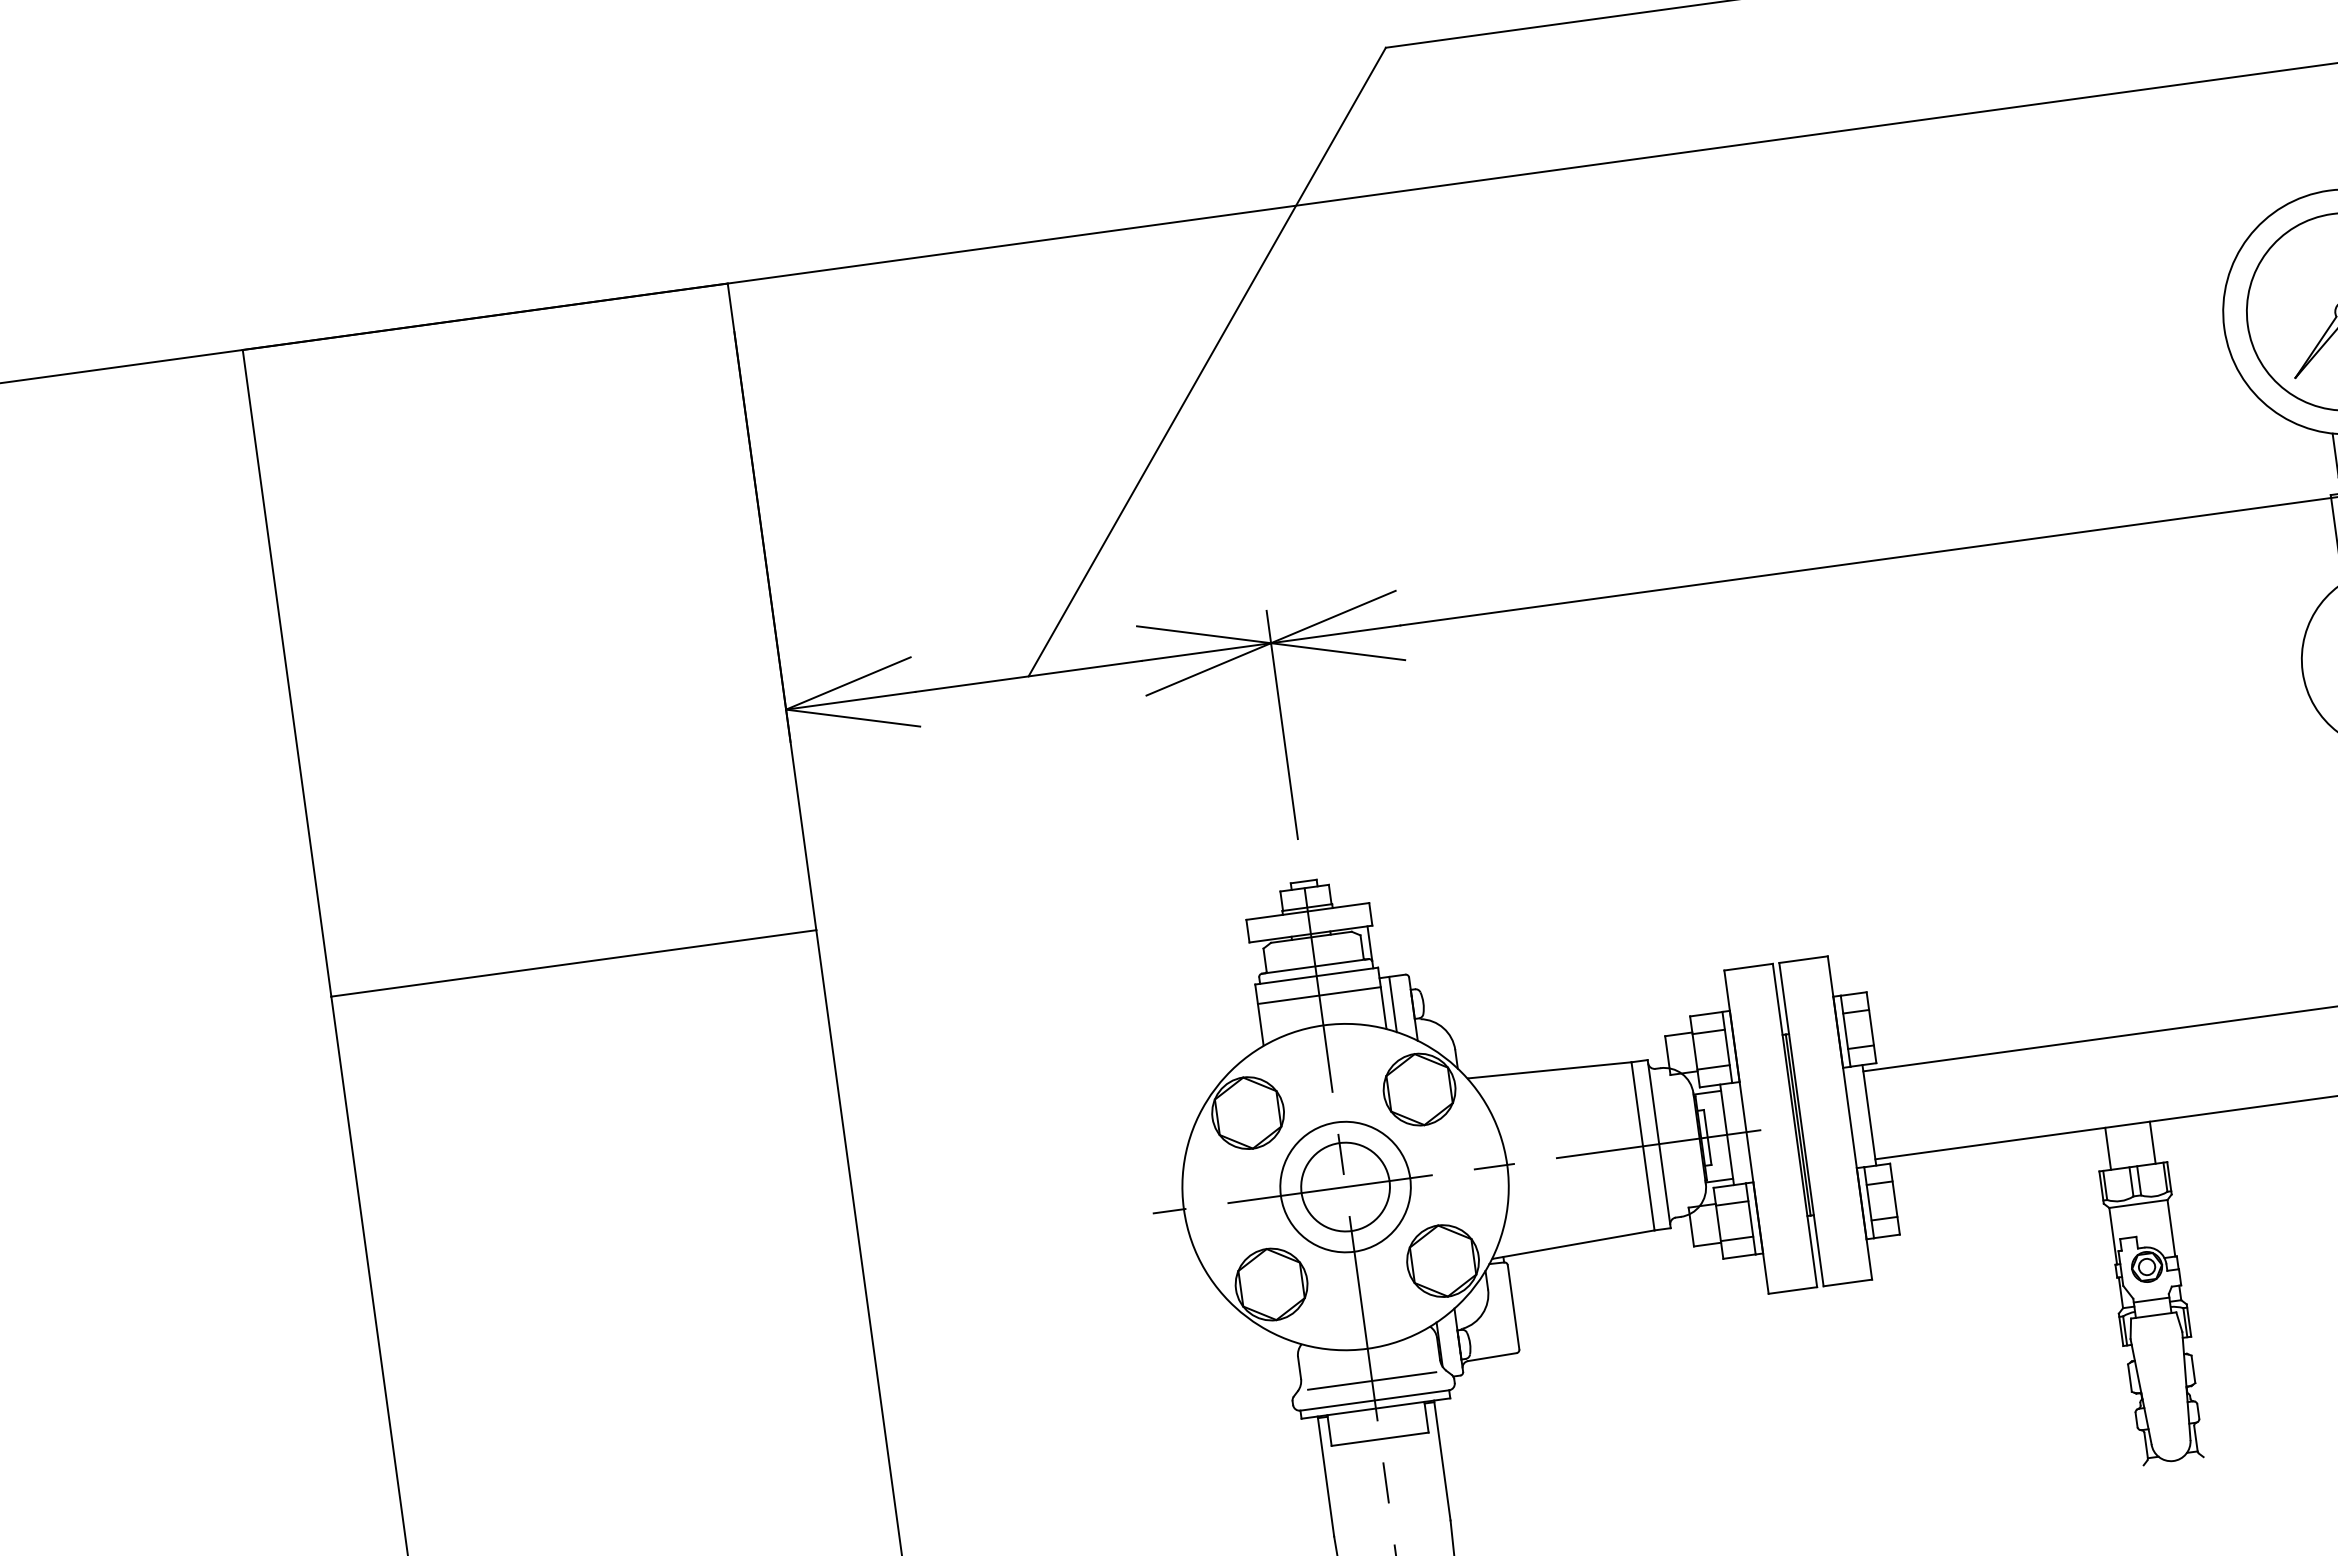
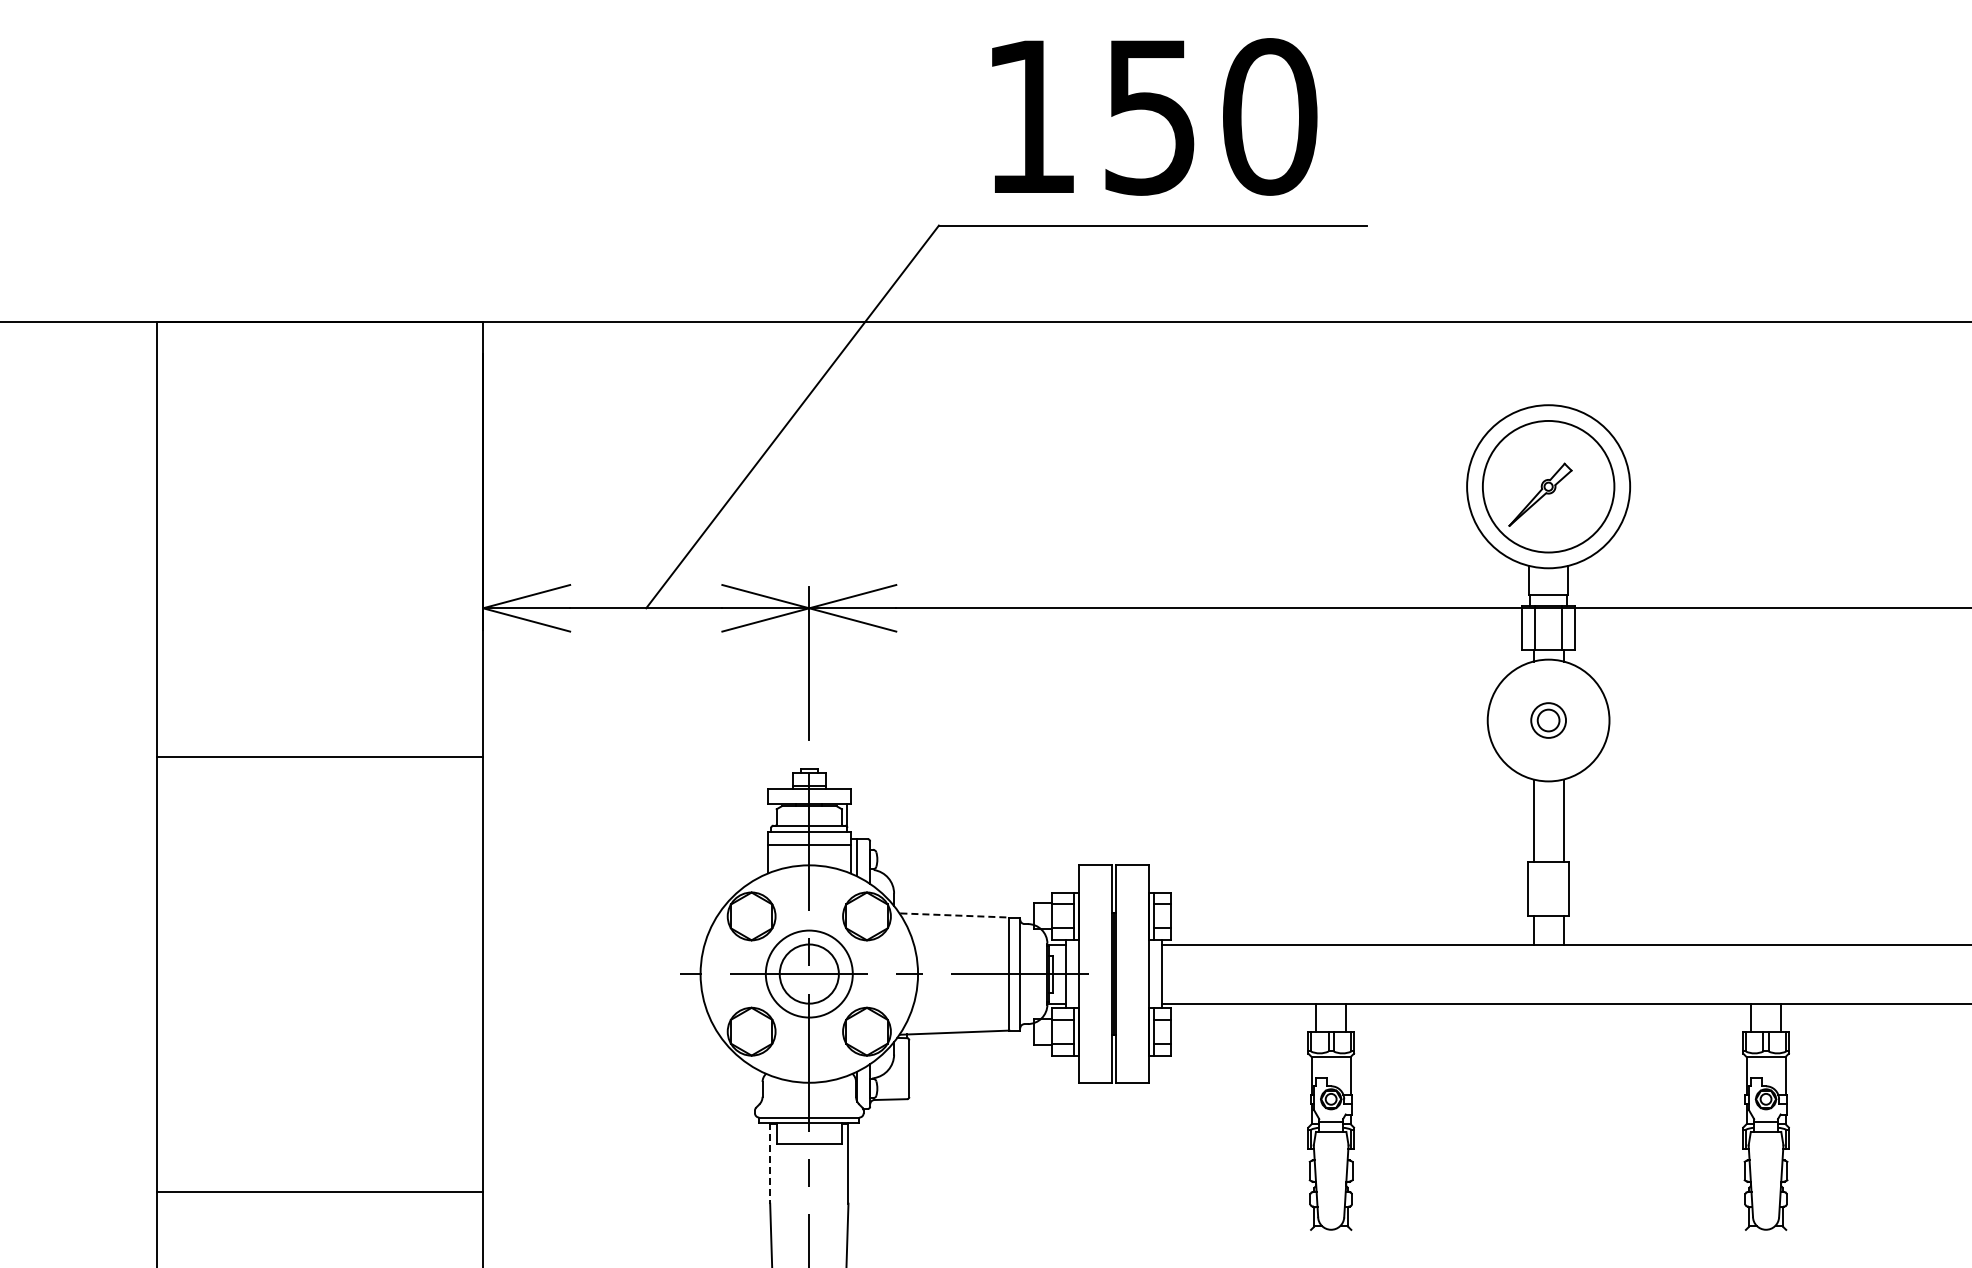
line: (1549, 1070) -> (954, 915), solid -> dashed
line: (1372, 1380) -> (809, 1104), removed
line: (1326, 1476) -> (770, 1163), solid -> dashed

